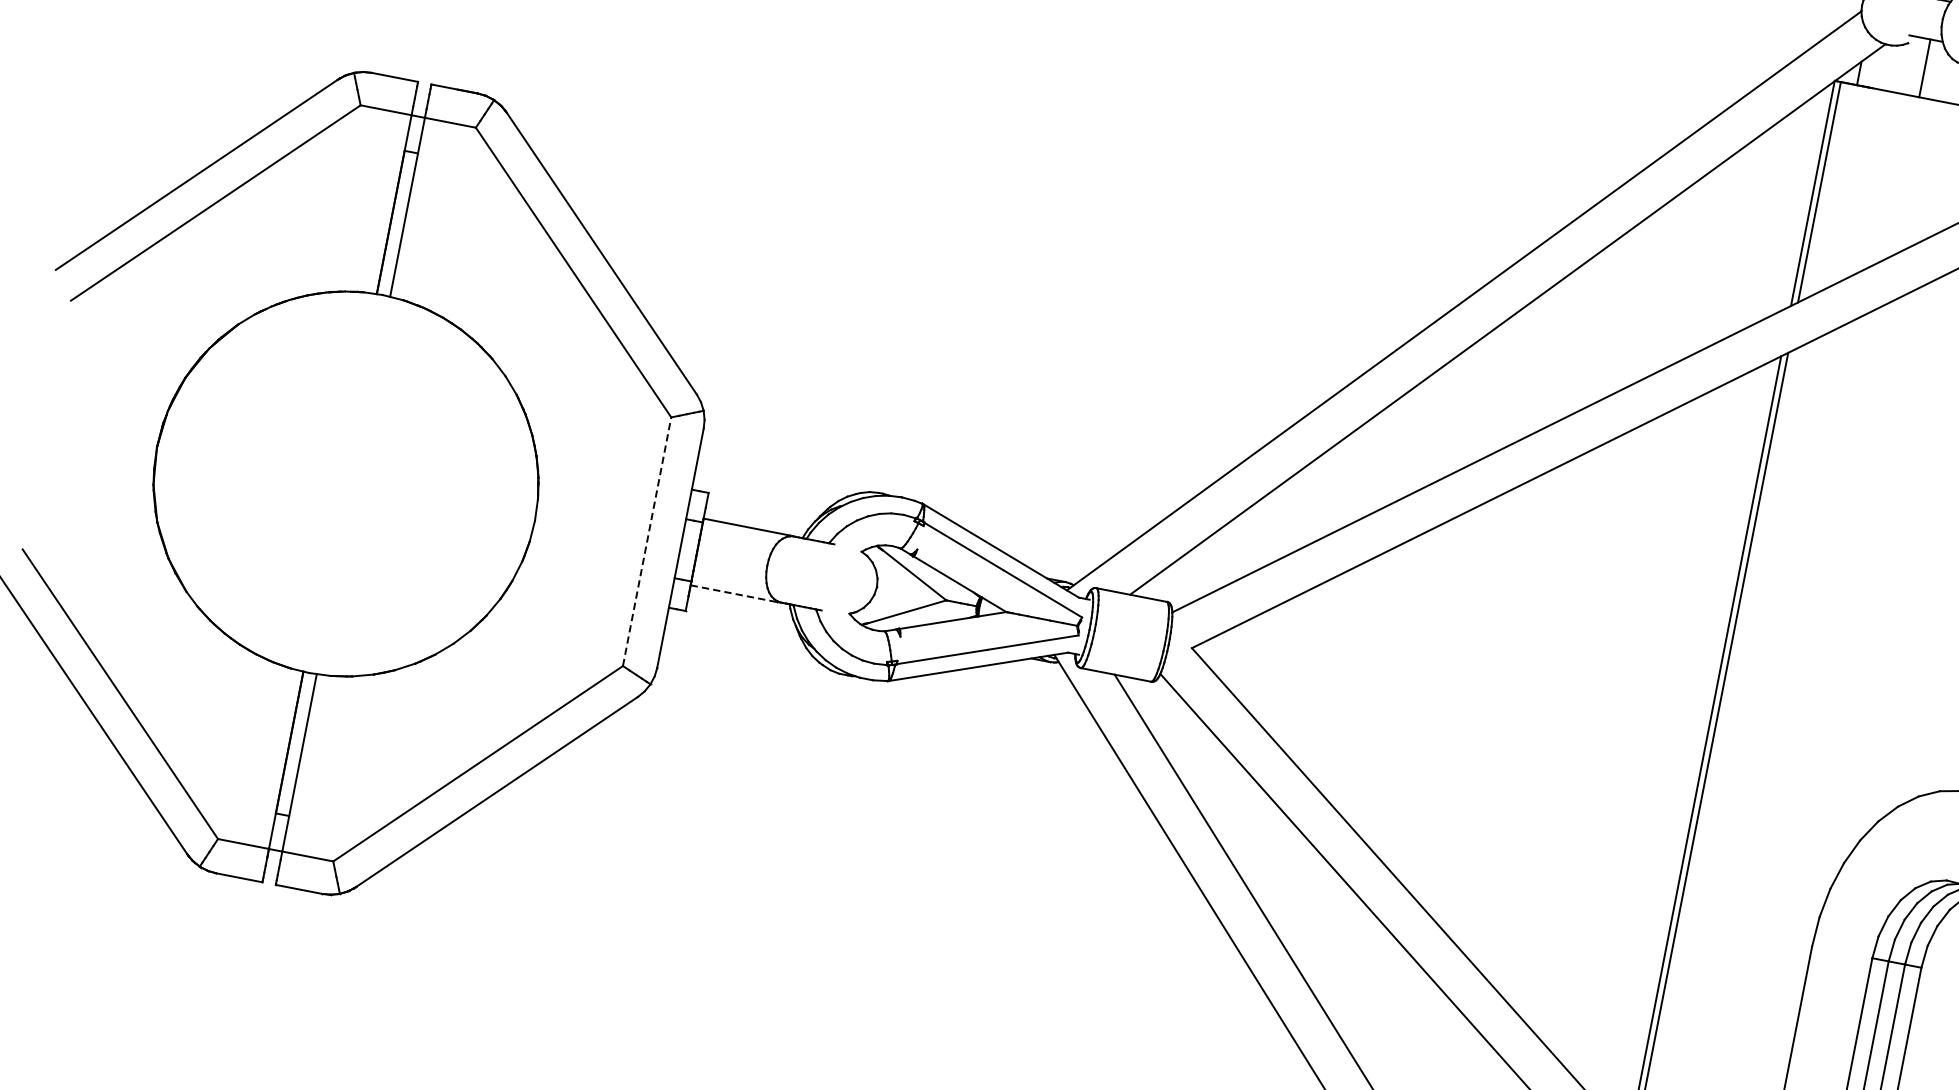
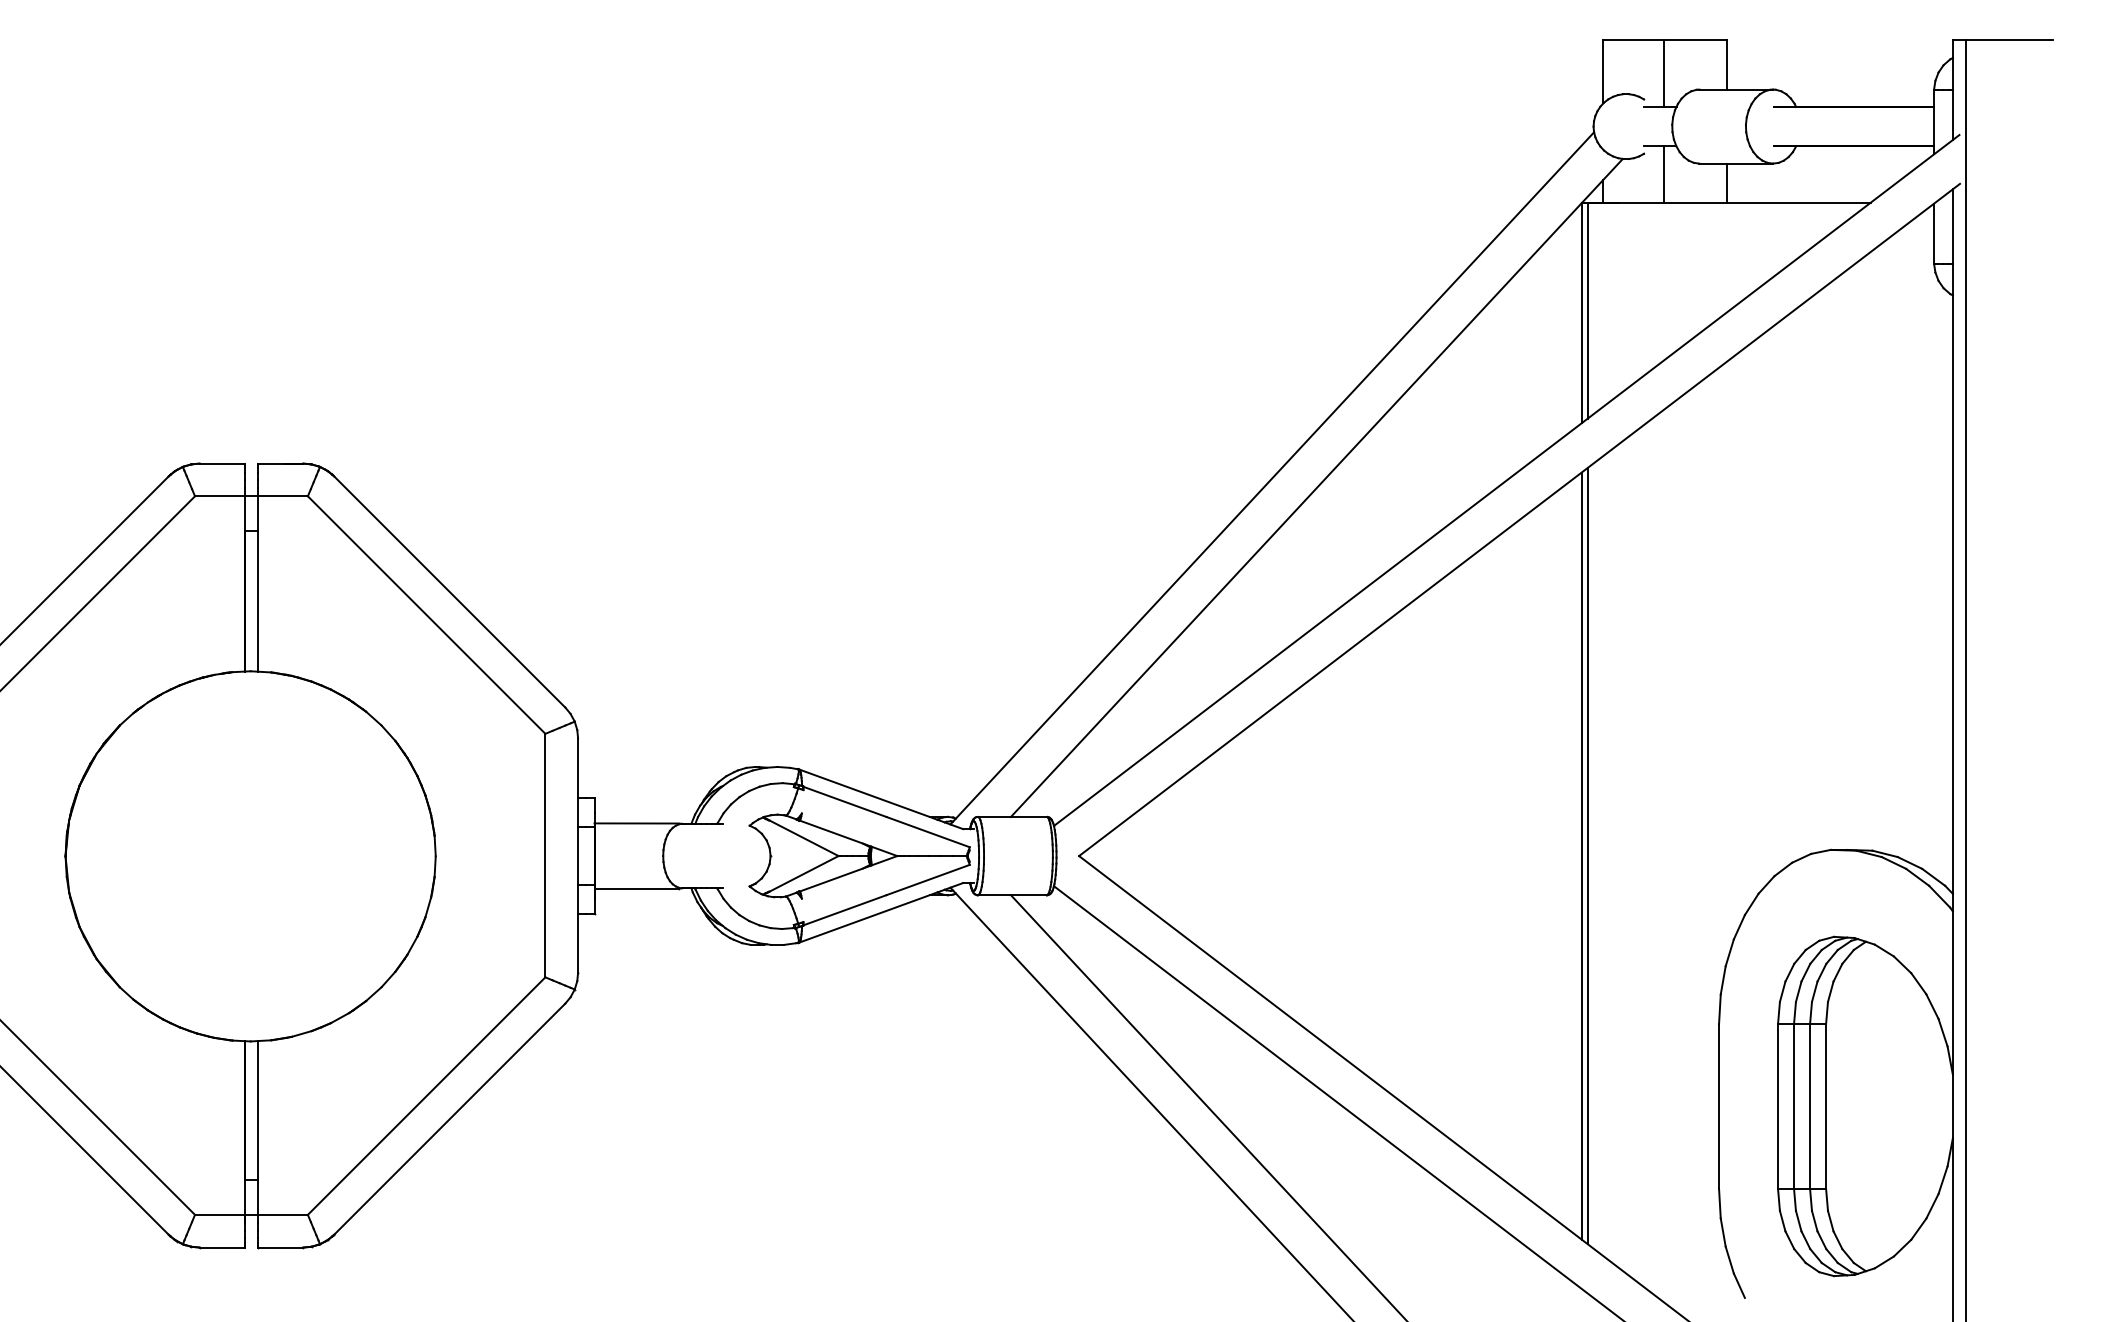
line: (647, 541) -> (545, 855), dashed -> solid
line: (734, 593) -> (637, 888), dashed -> solid

